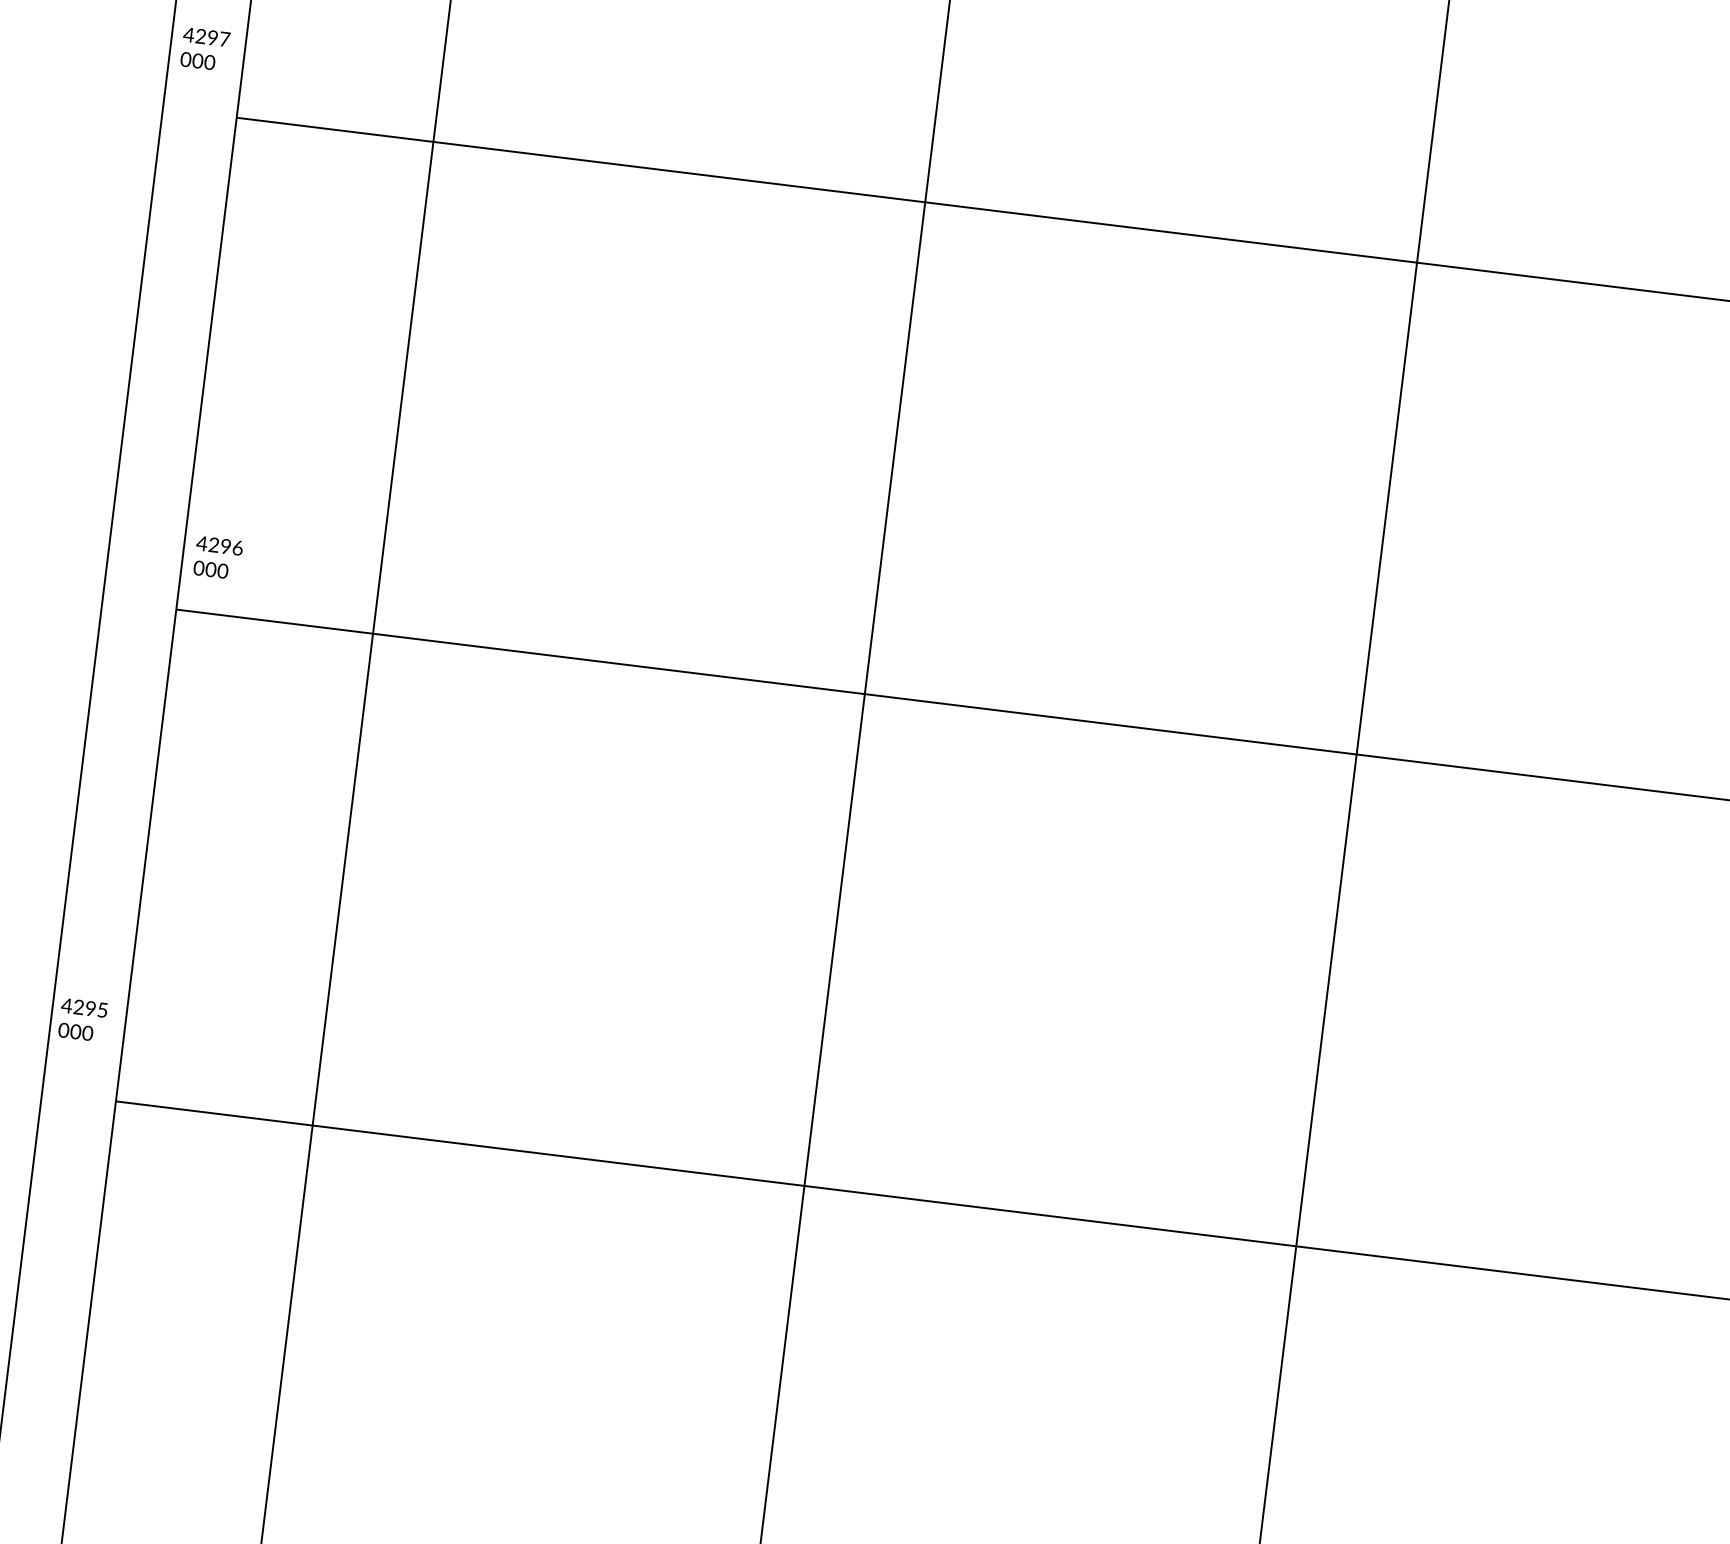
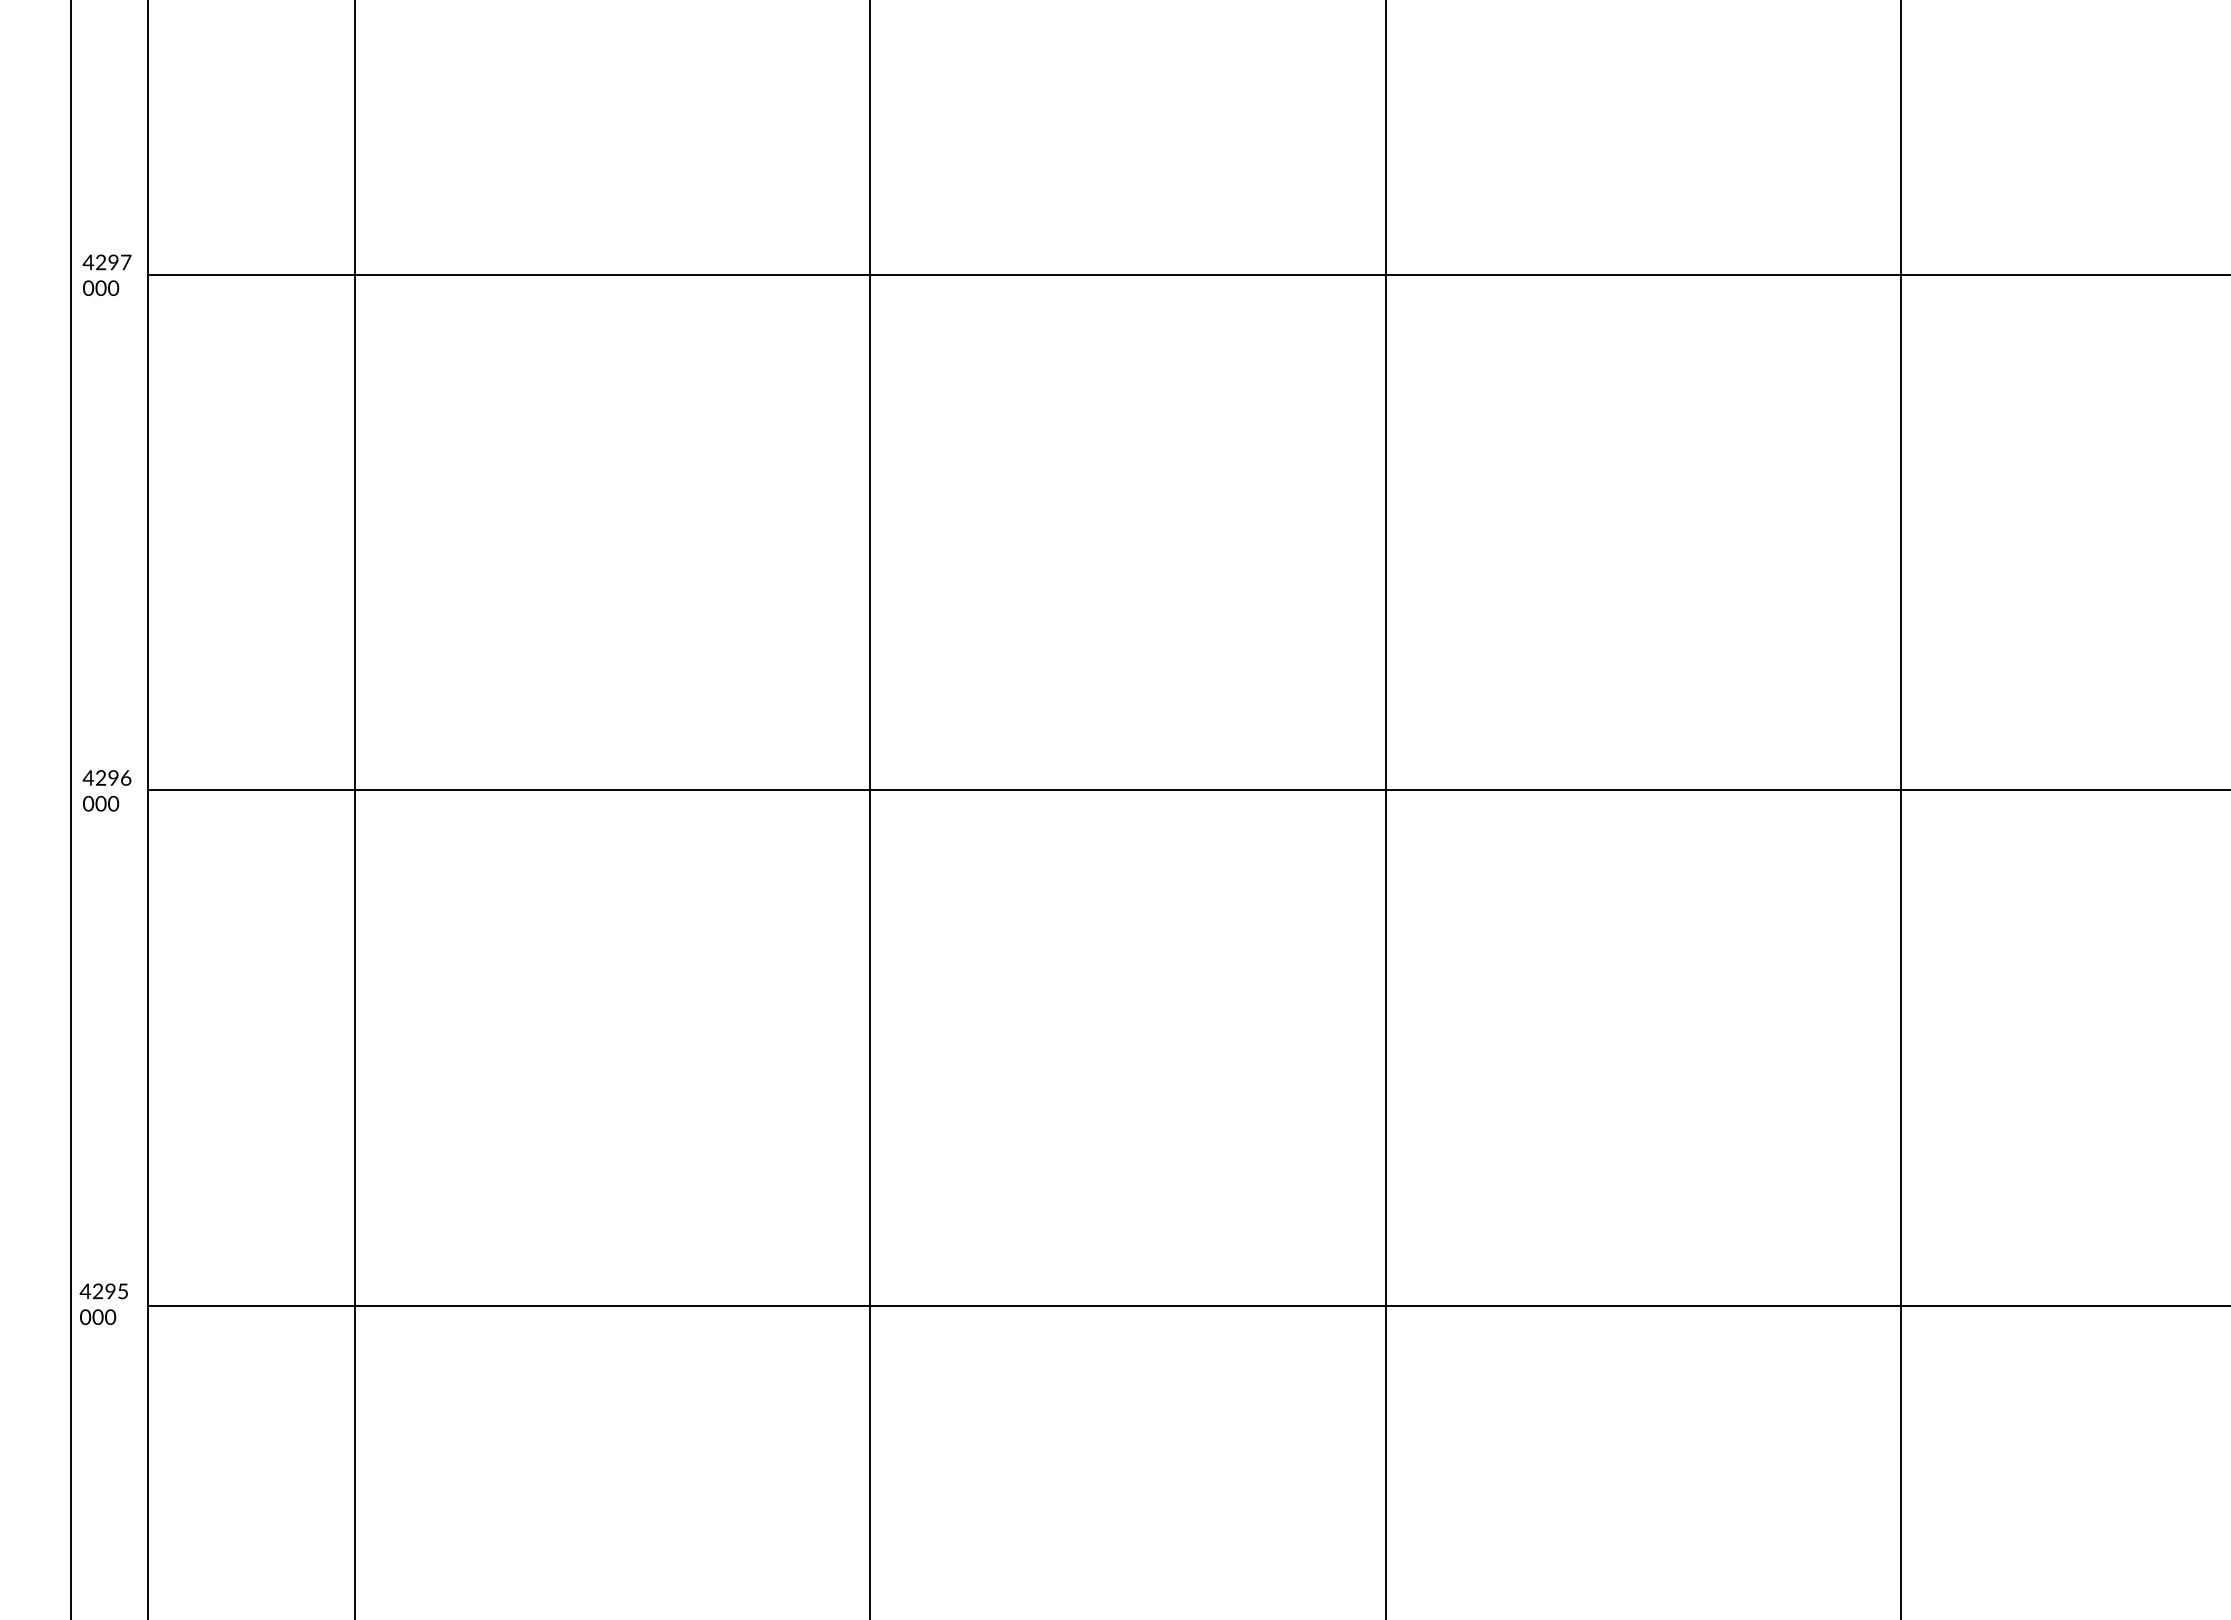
text: (204, 48) -> (106, 274), moved
text: (217, 557) -> (106, 790), moved
text: (82, 1019) -> (103, 1303), moved

